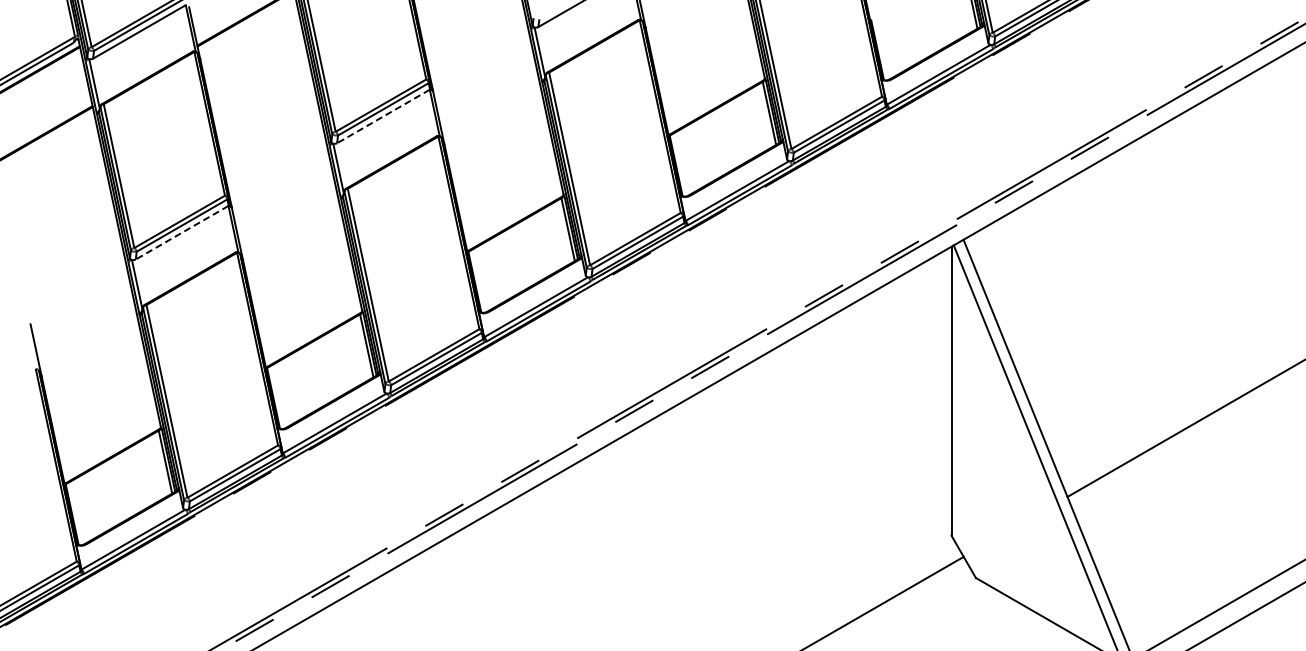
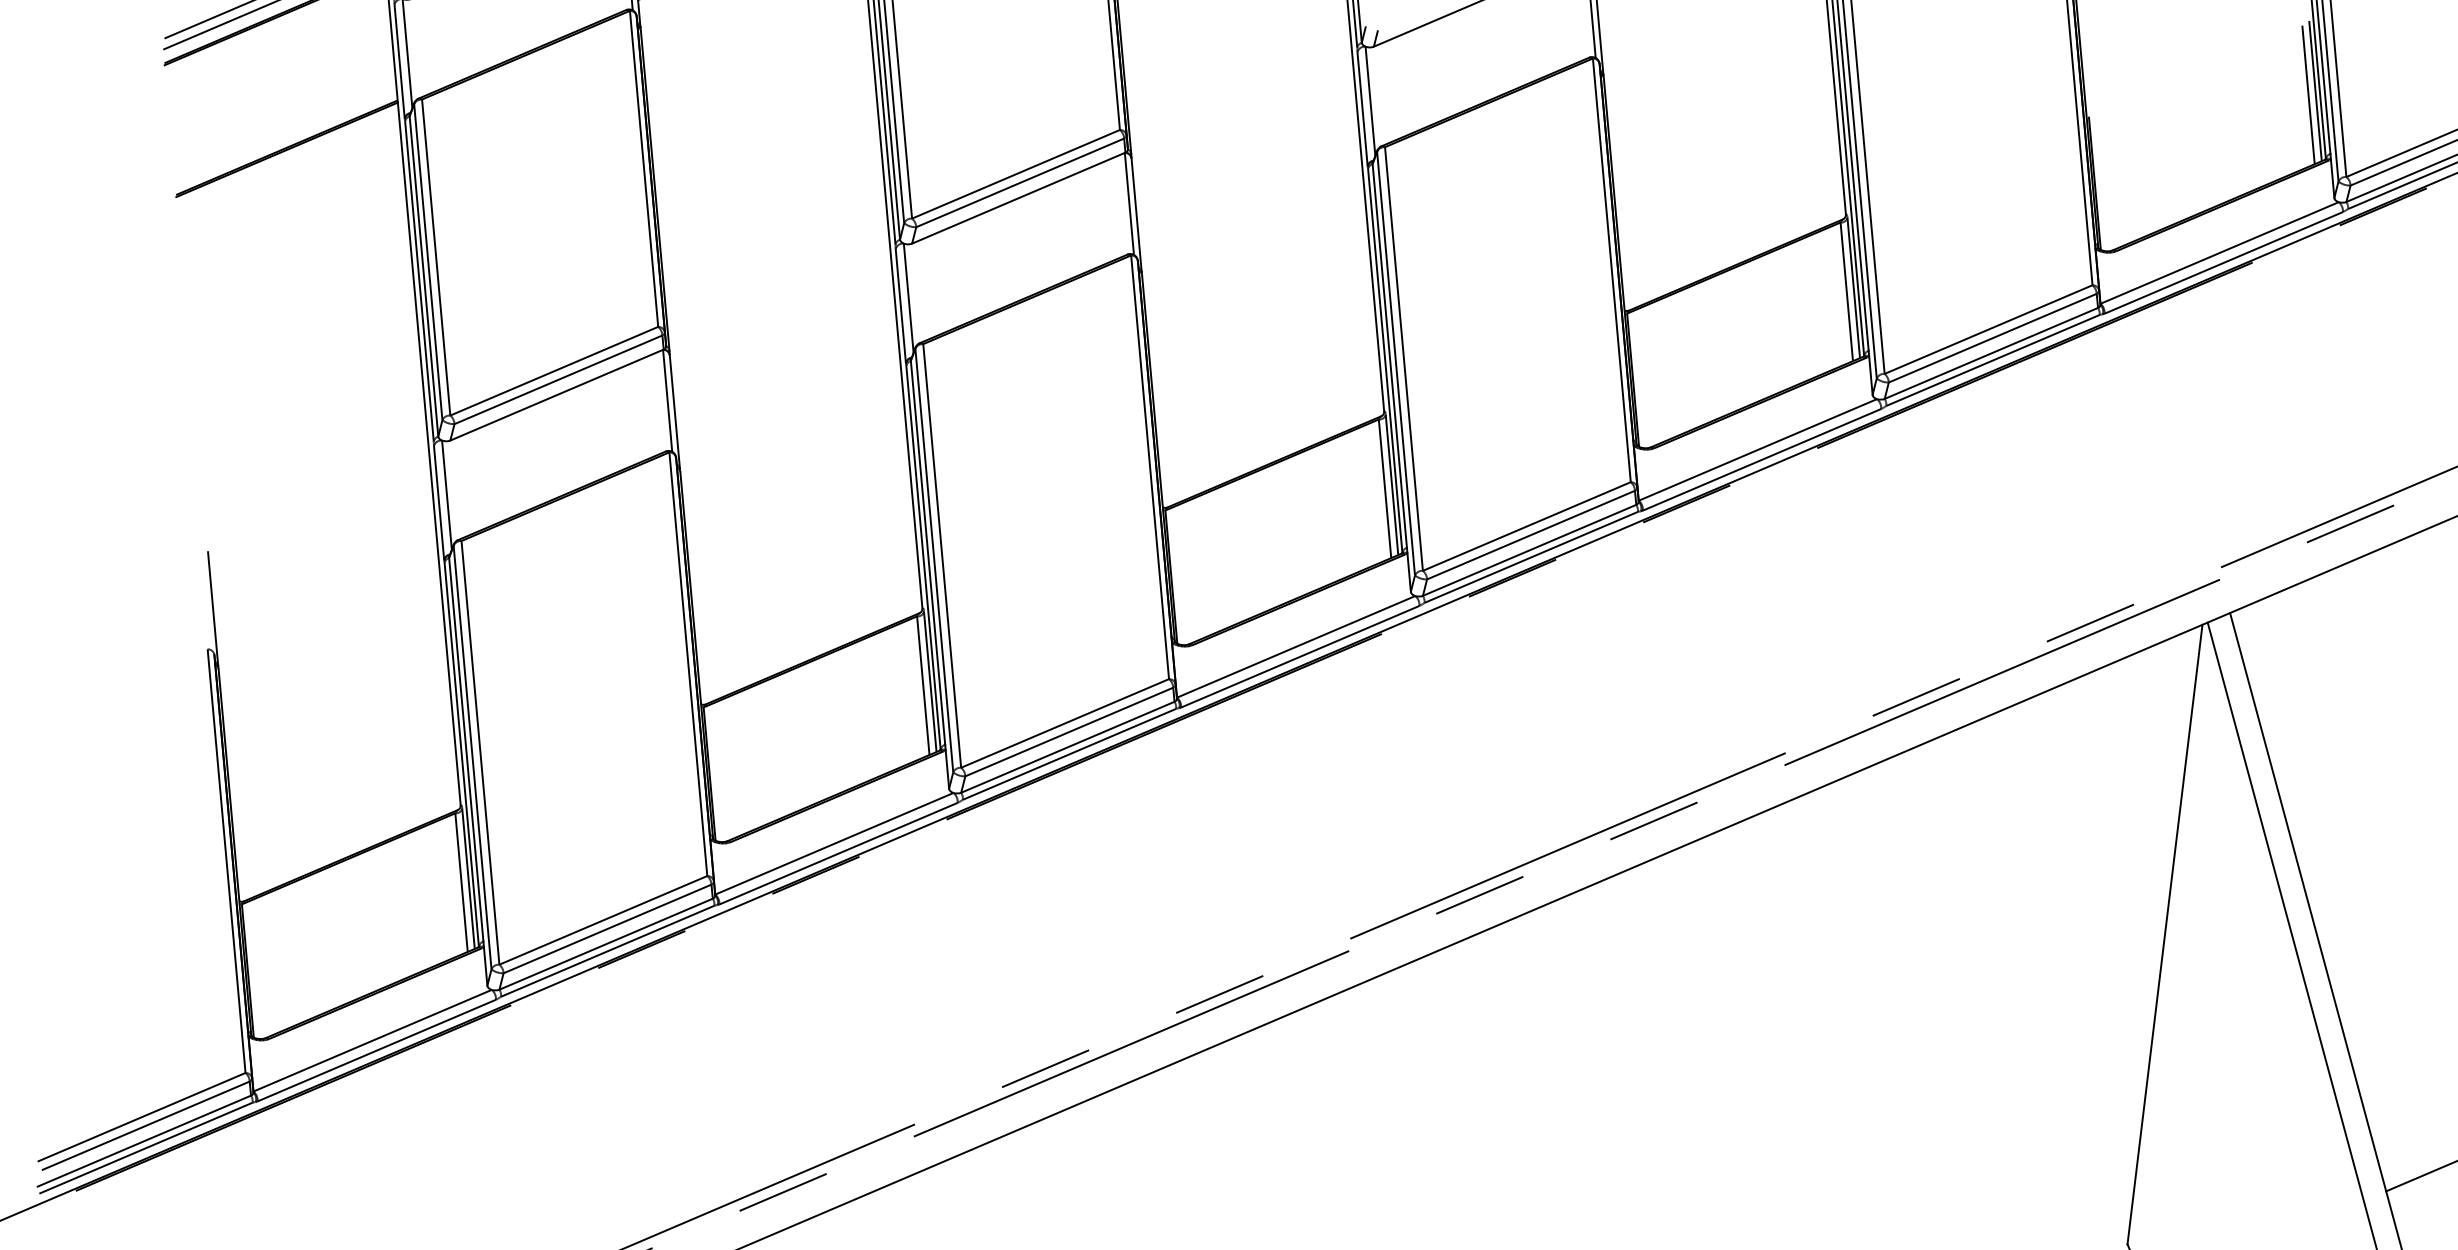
line: (383, 116) -> (1018, 198), dashed -> solid
line: (182, 232) -> (557, 394), dashed -> solid

